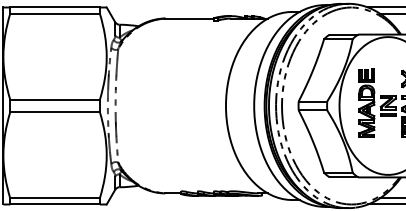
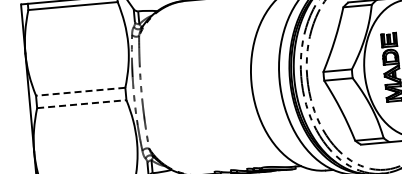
line: (55, 99) -> (81, 91), solid -> dashed
line: (55, 112) -> (82, 104), solid -> dashed

